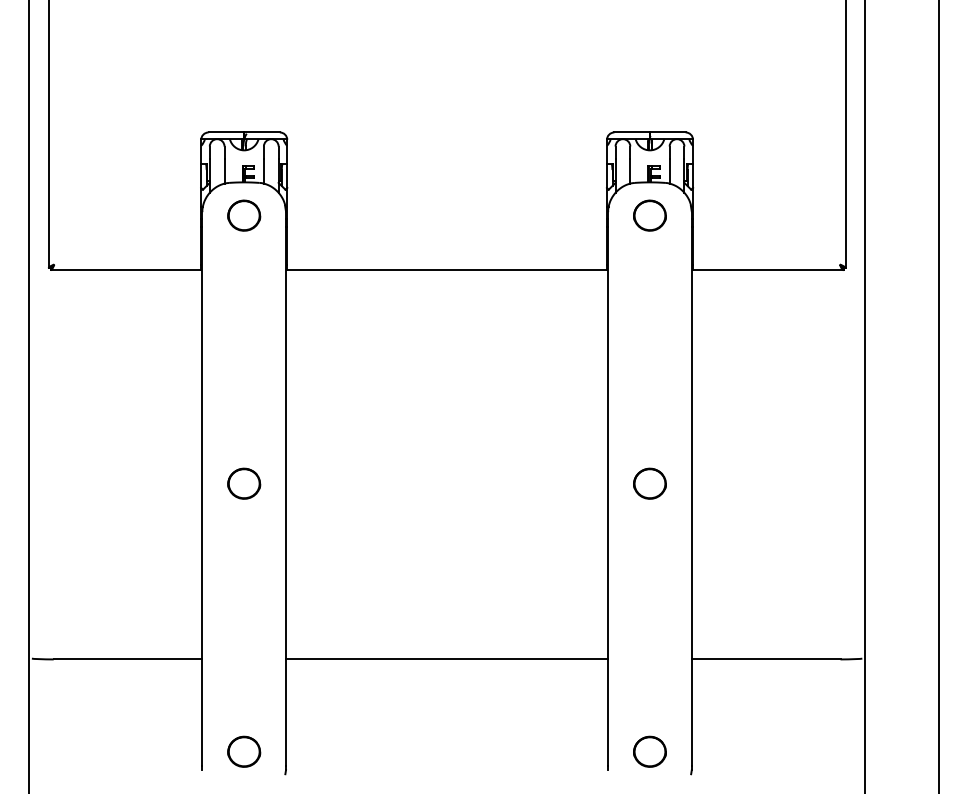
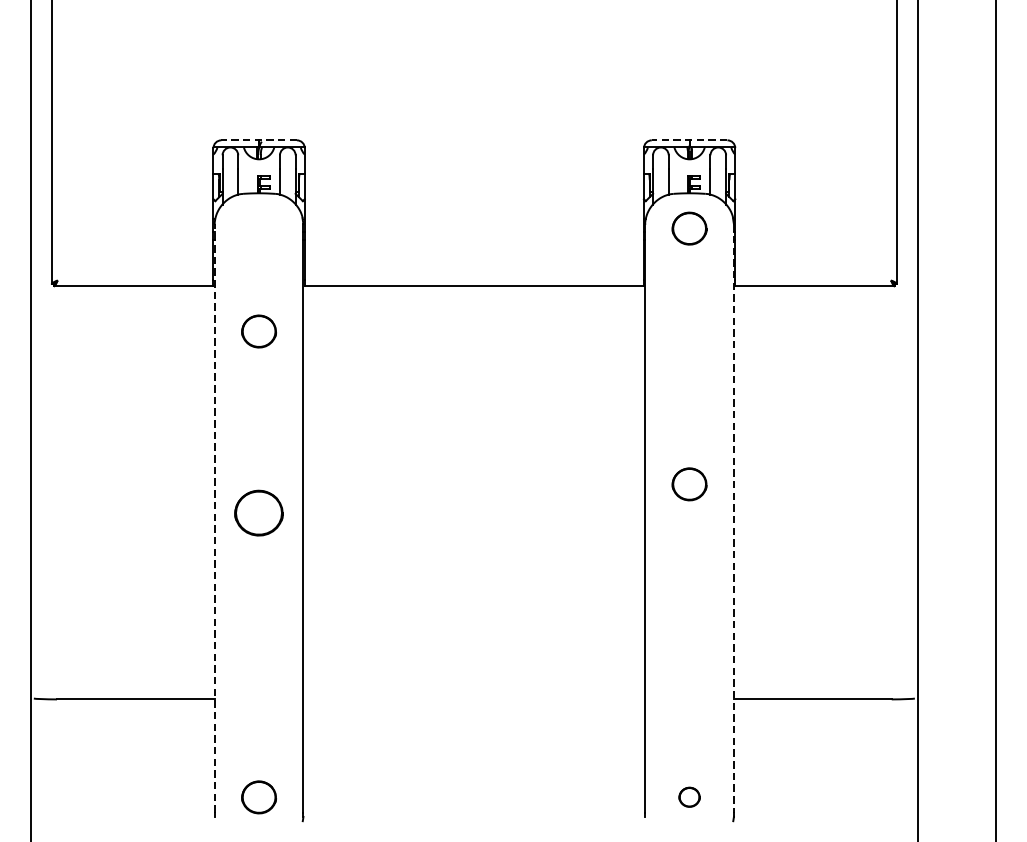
line: (244, 132) -> (259, 140), solid -> dashed
line: (650, 132) -> (690, 140), solid -> dashed
part: (244, 215) -> (259, 331), moved
part: (244, 483) -> (259, 512), size x1.4
part: (649, 483) -> (689, 484), moved
line: (202, 488) -> (214, 518), solid -> dashed
line: (691, 489) -> (733, 519), solid -> dashed
line: (447, 659) -> (474, 699), removed
part: (649, 751) -> (689, 797), size x0.6

